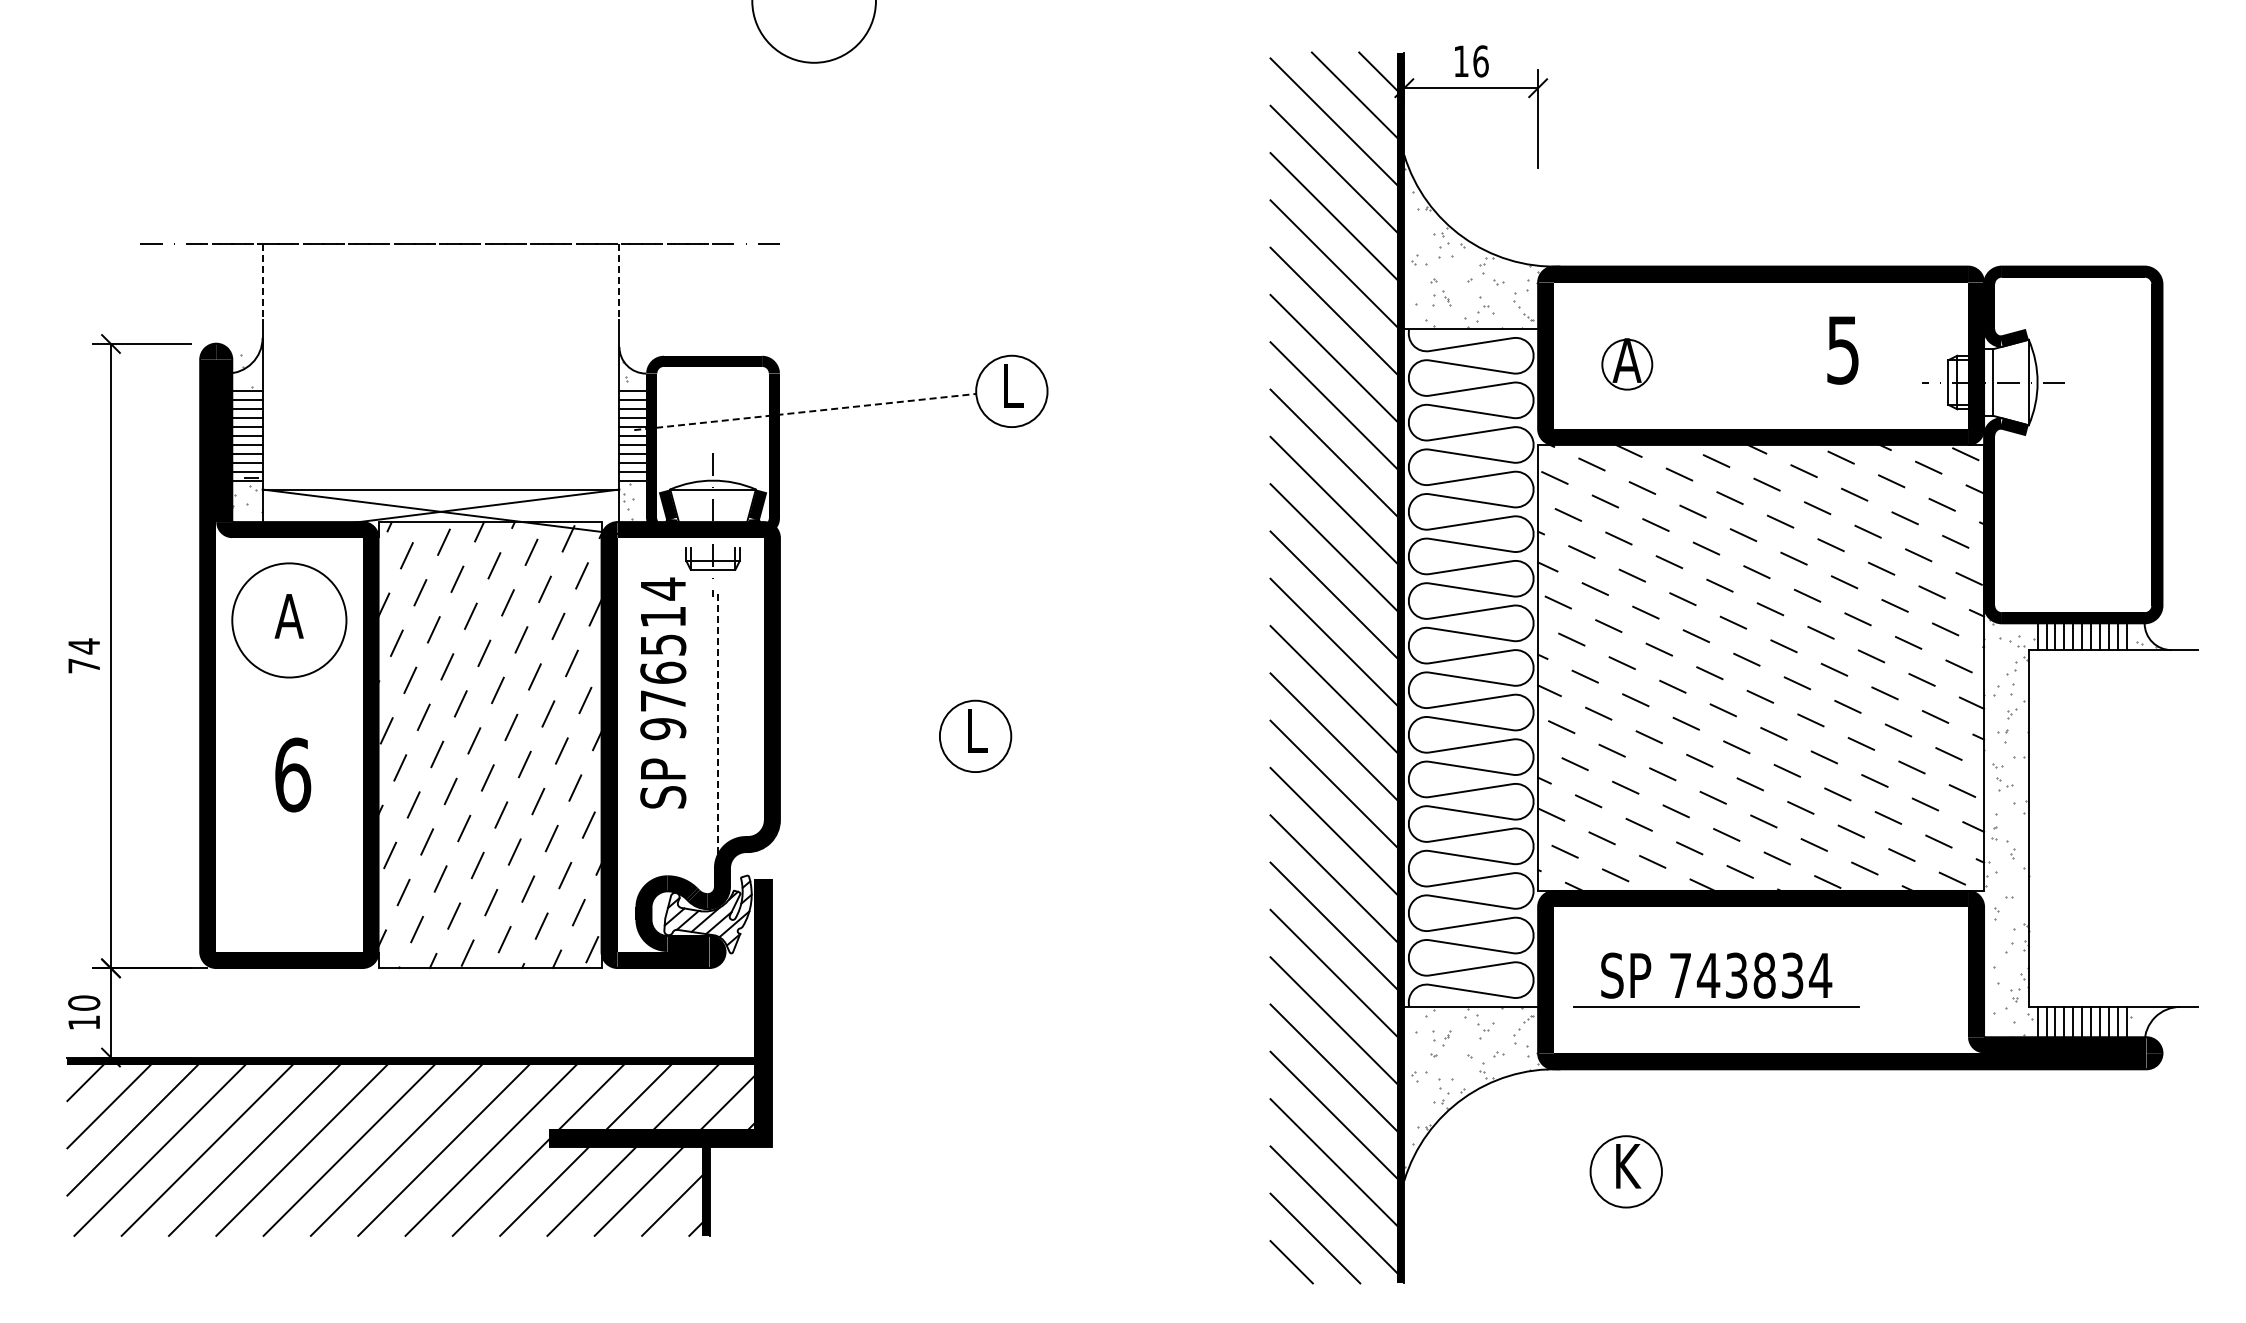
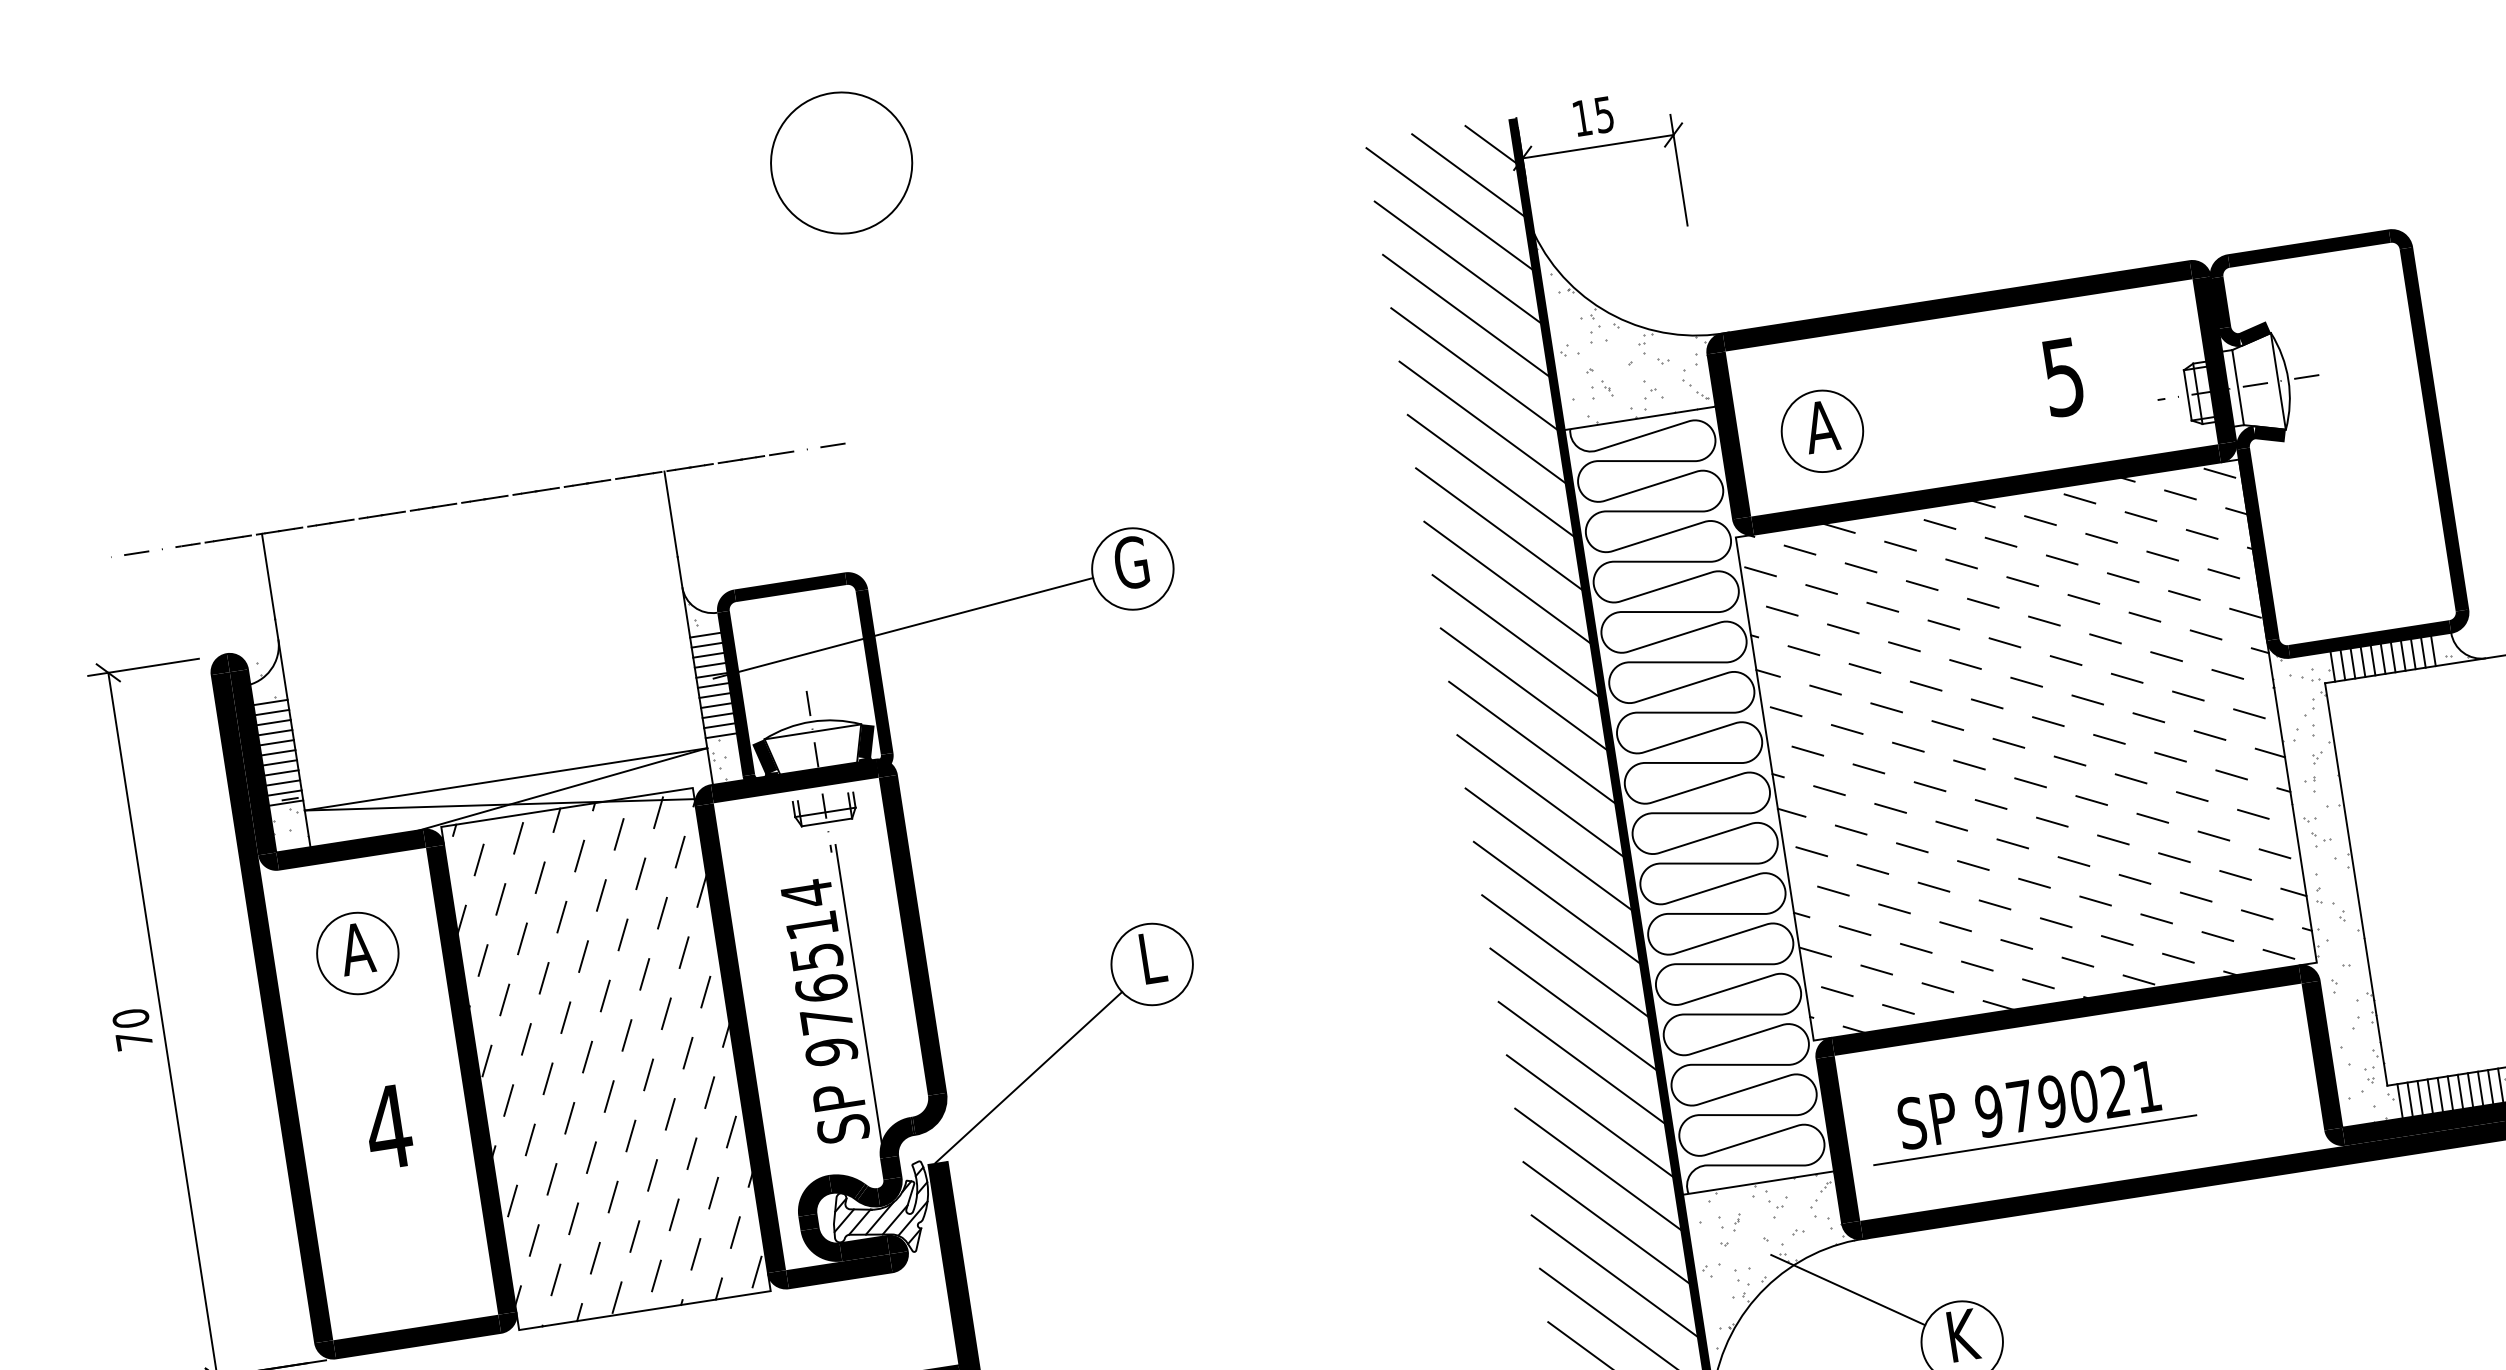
text: (1480, 61) -> (1603, 114), 16 -> 15
line: (262, 282) -> (268, 576), dashed -> solid
line: (619, 282) -> (671, 514), dashed -> solid
circle: (1626, 364) -> (1821, 431), size x1.43
text: (1011, 385) -> (1131, 562), L -> G
line: (805, 412) -> (903, 628), dashed -> solid
circle: (289, 620) -> (357, 953), size x0.62
text: (84, 646) -> (131, 1018), 74 -> 70
text: (663, 692) -> (825, 1010), moved
line: (717, 733) -> (860, 1006), dashed -> solid
text: (292, 774) -> (388, 1126), 6 -> 4
line: (853, 817) -> (1028, 1077), added
text: (1750, 975) -> (2068, 1098), 743834 -> 979021
line: (1534, 1111) -> (1848, 1290), added

